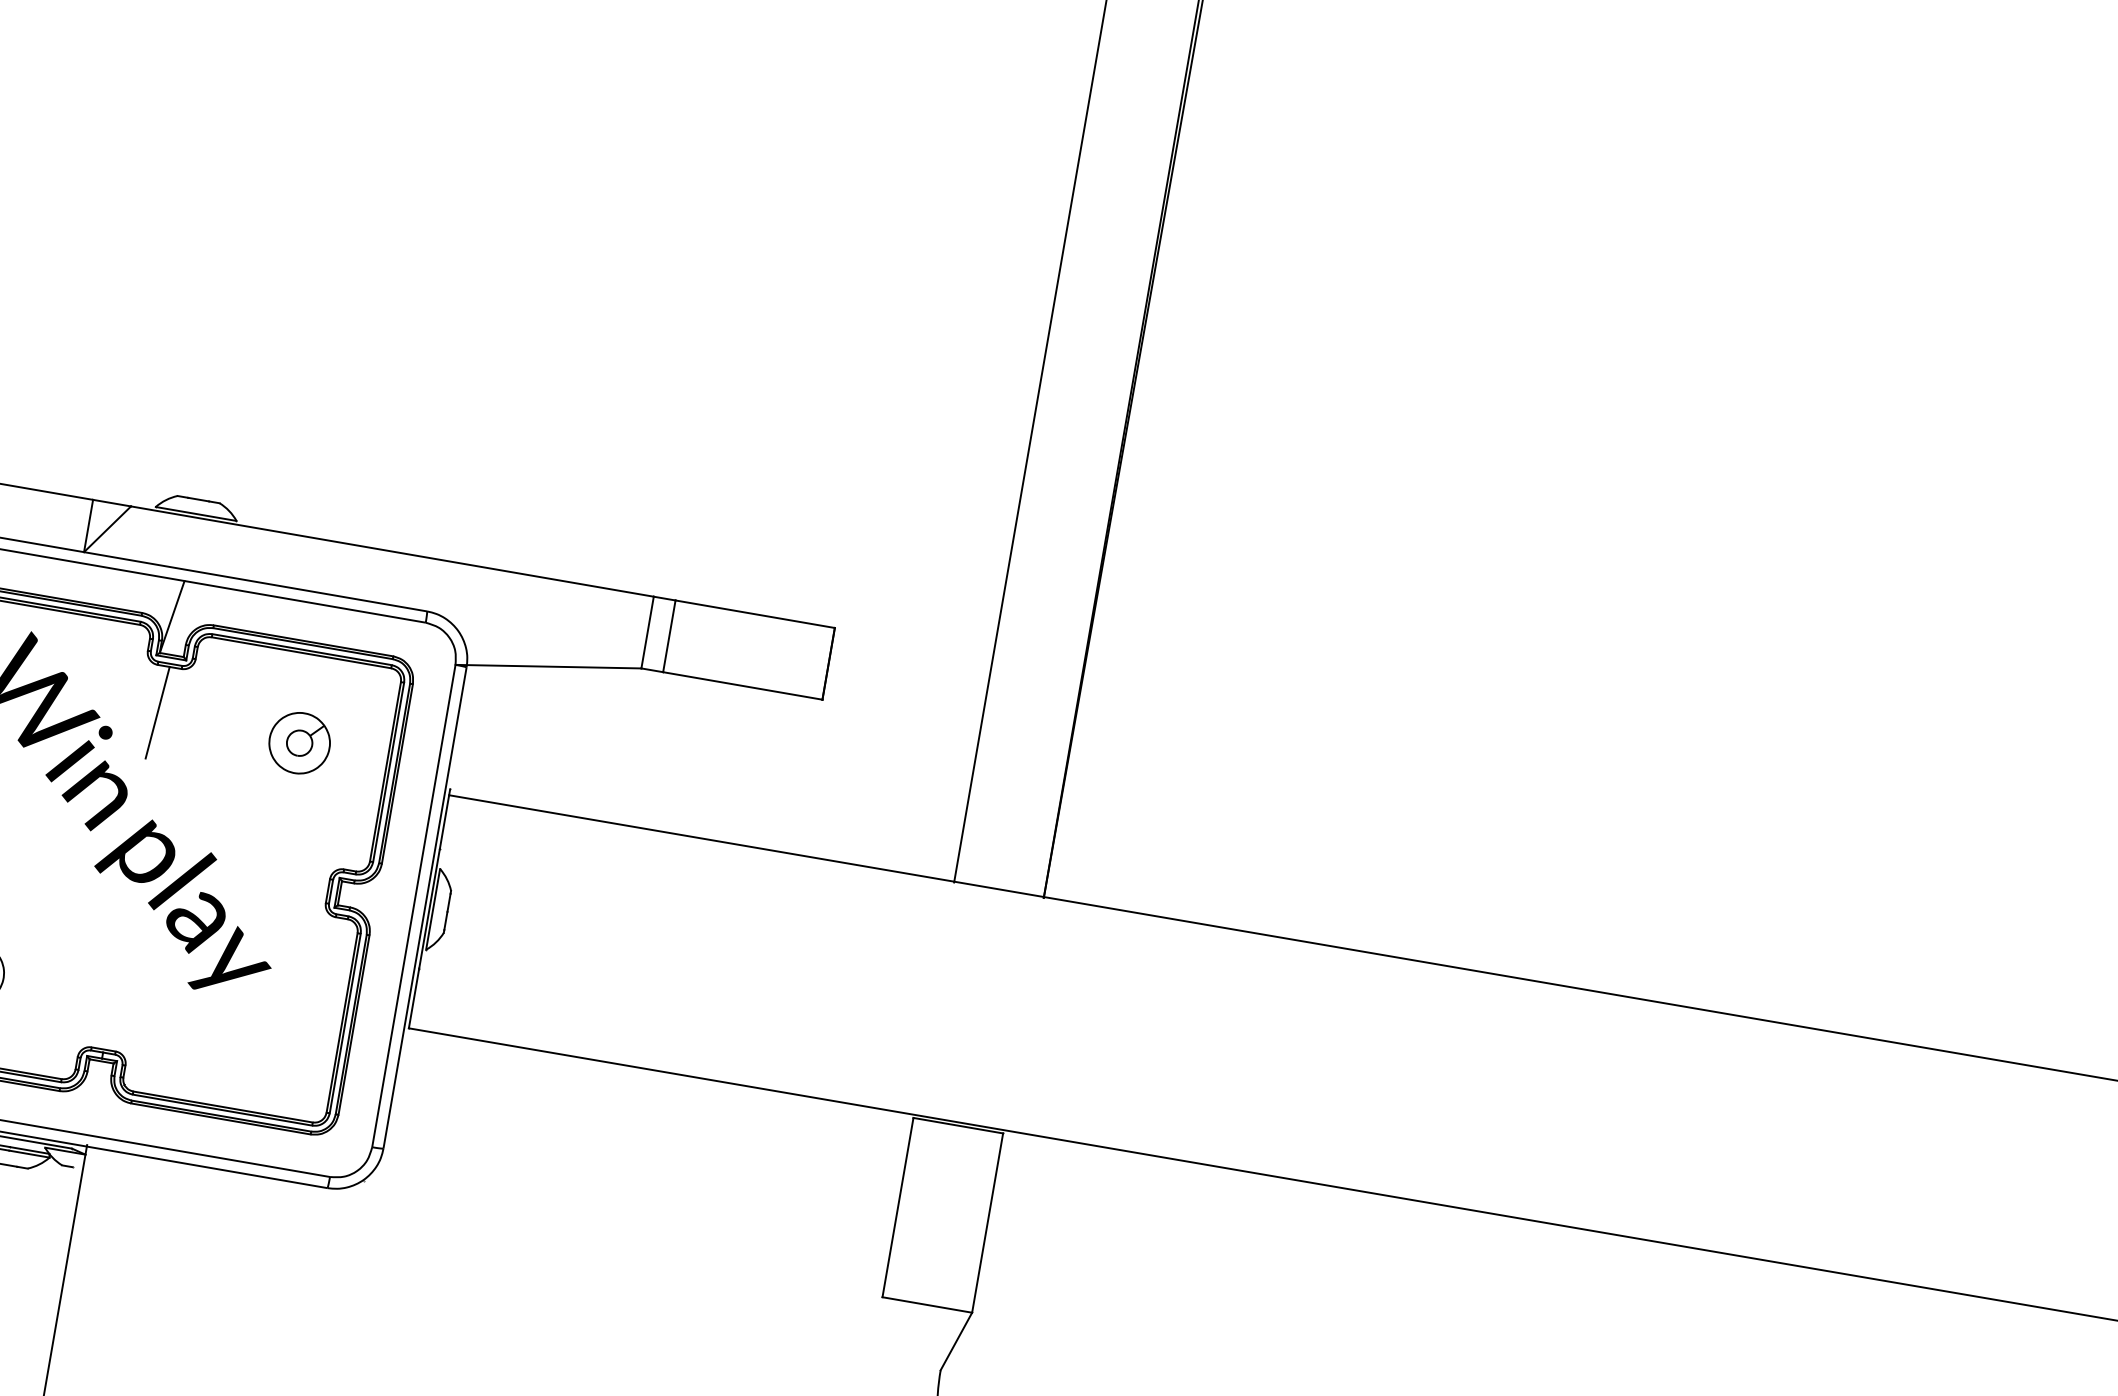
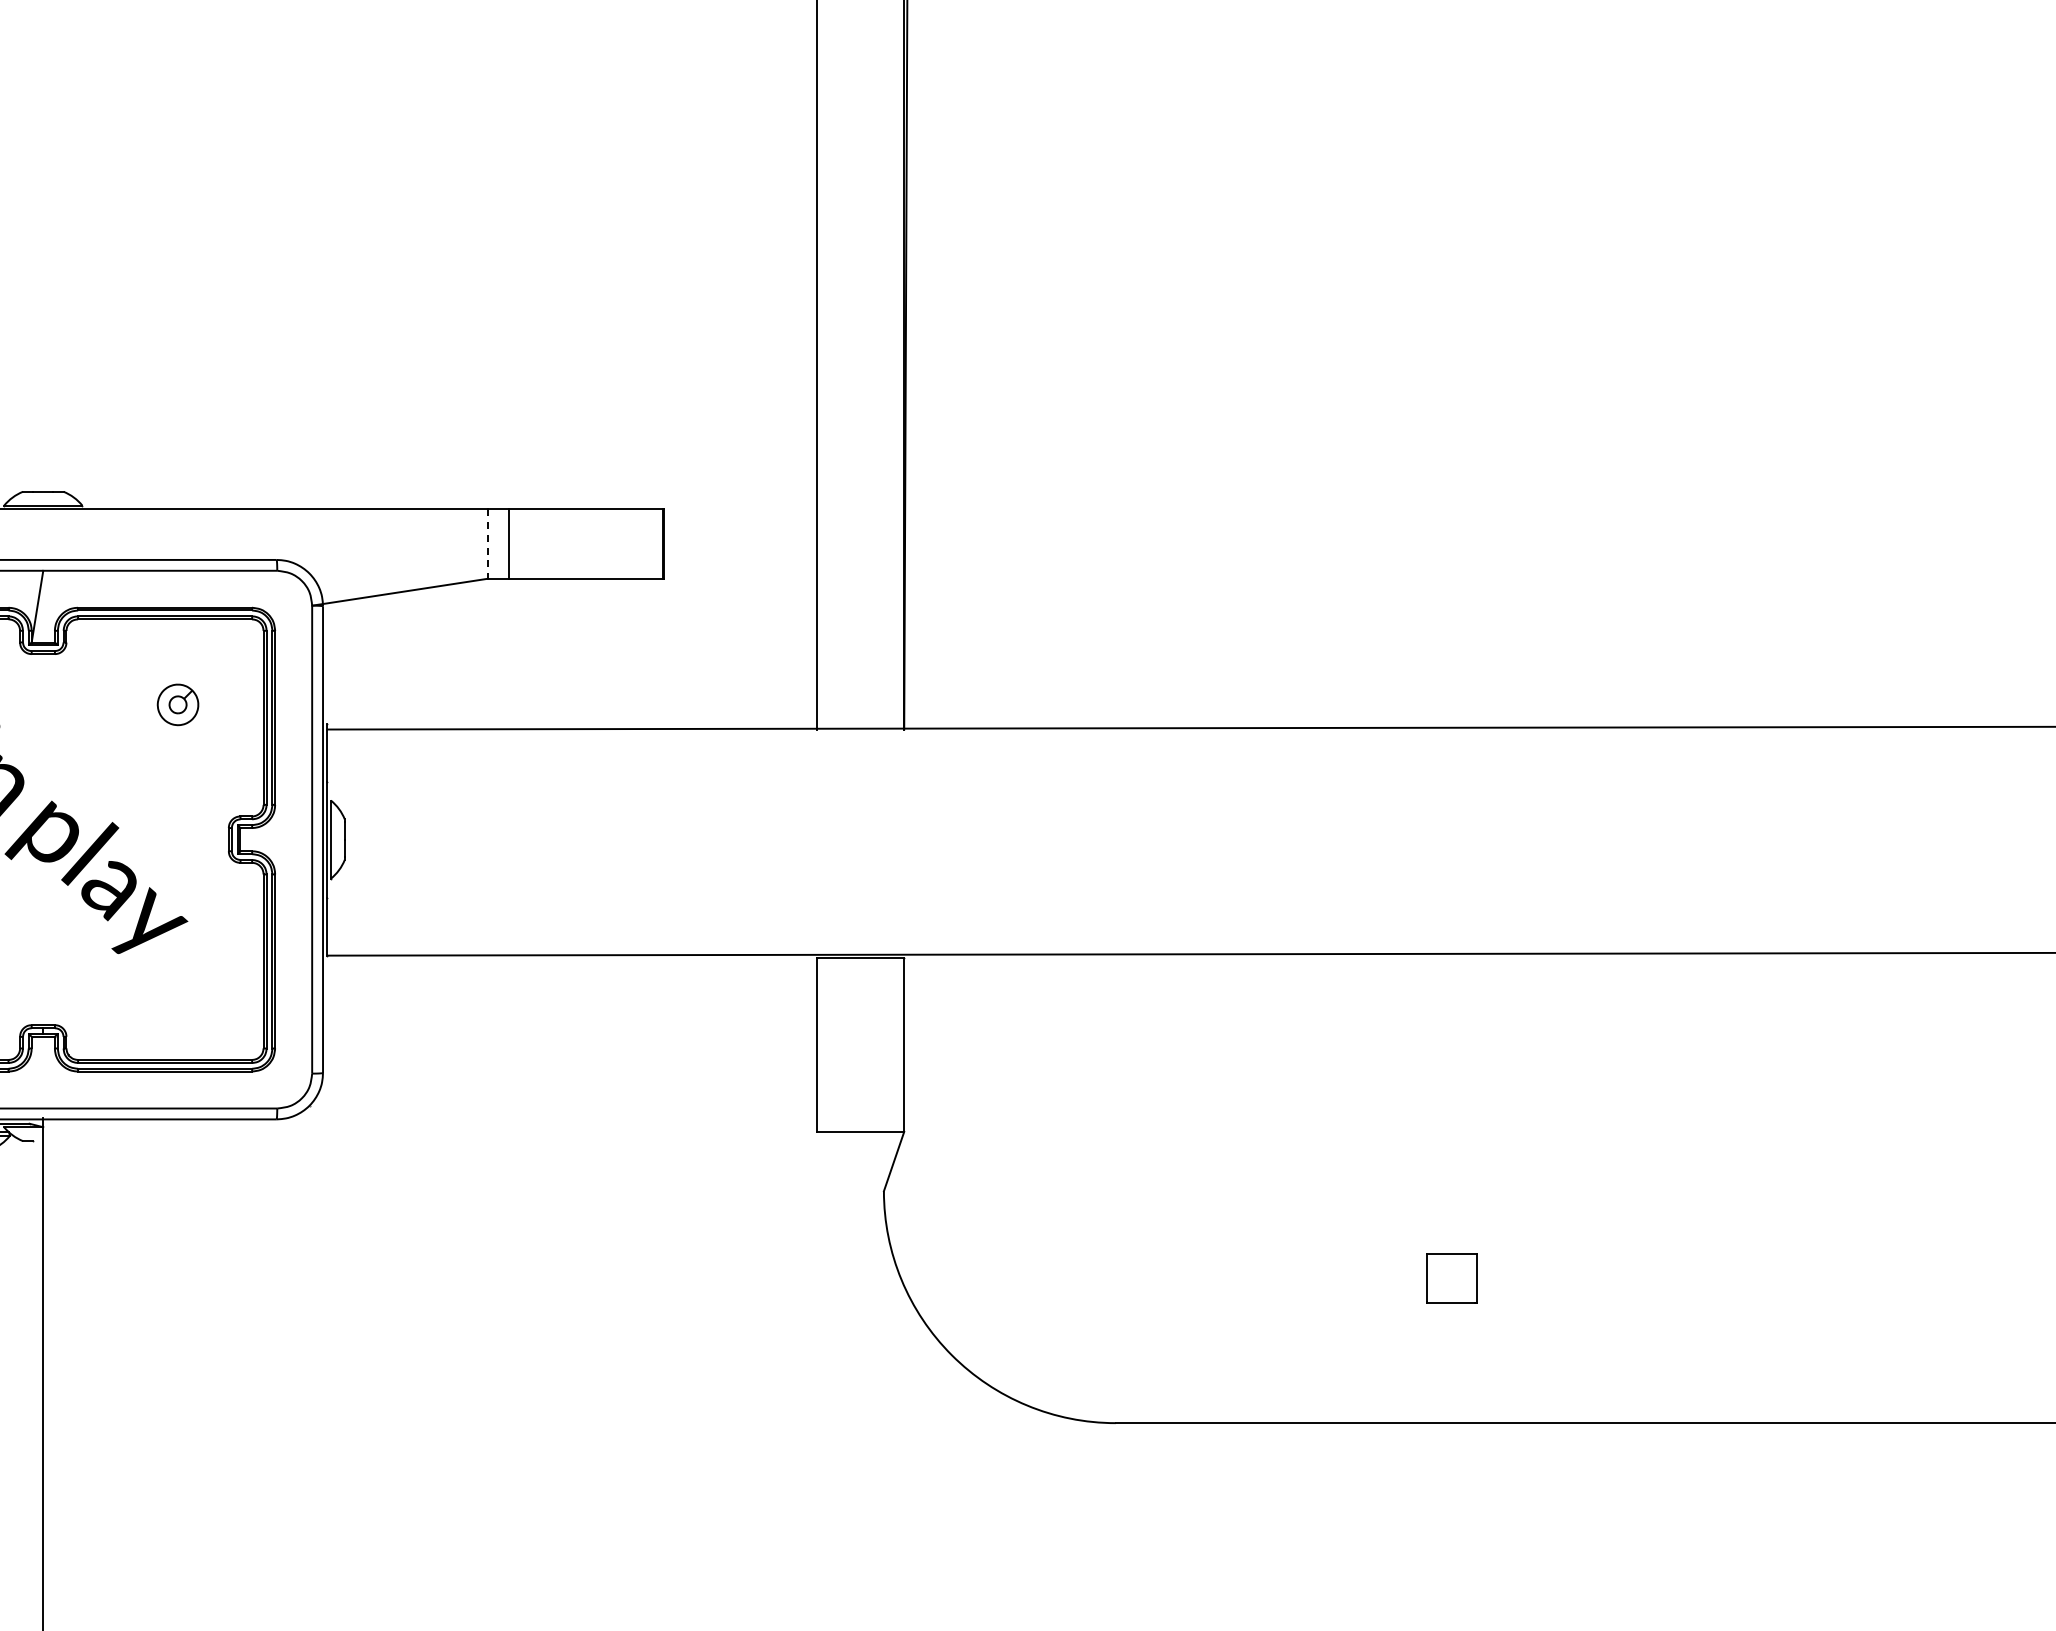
line: (647, 633) -> (487, 544), solid -> dashed
line: (157, 713) -> (39, 699), removed
part: (299, 742) -> (177, 704), size x0.7

